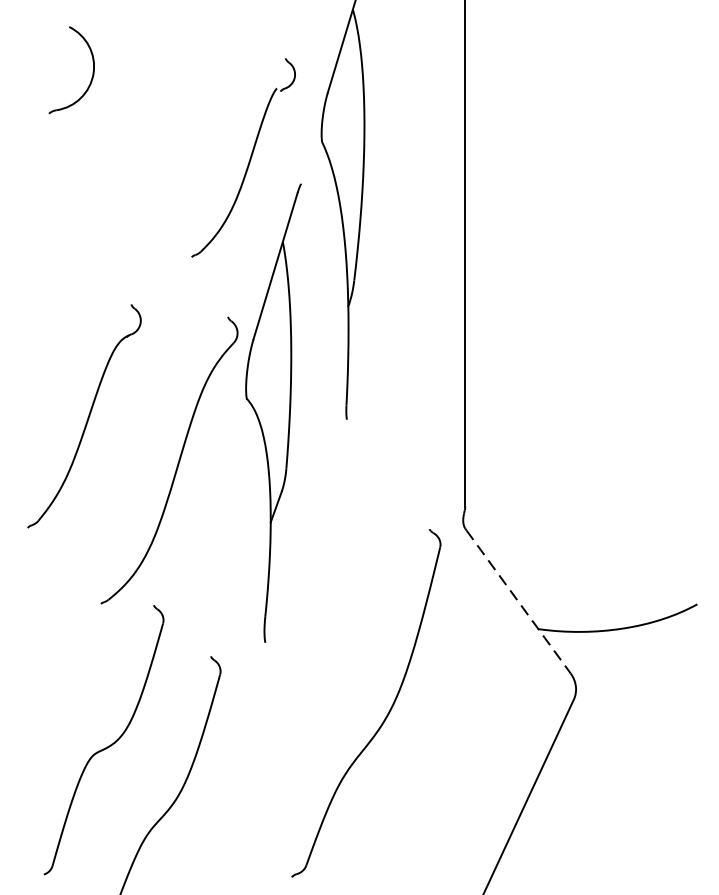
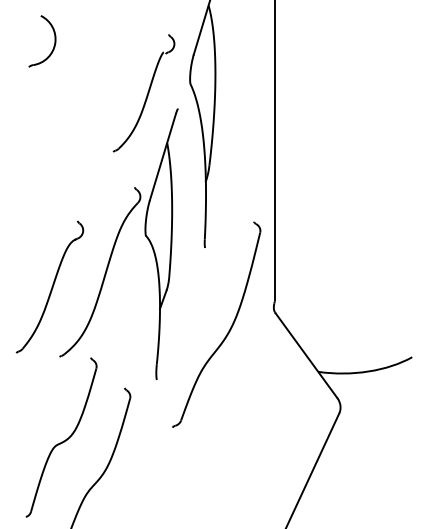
part: (83, 415) -> (49, 286), moved
line: (518, 603) -> (306, 356), dashed -> solid
part: (386, 713) -> (228, 330), moved

